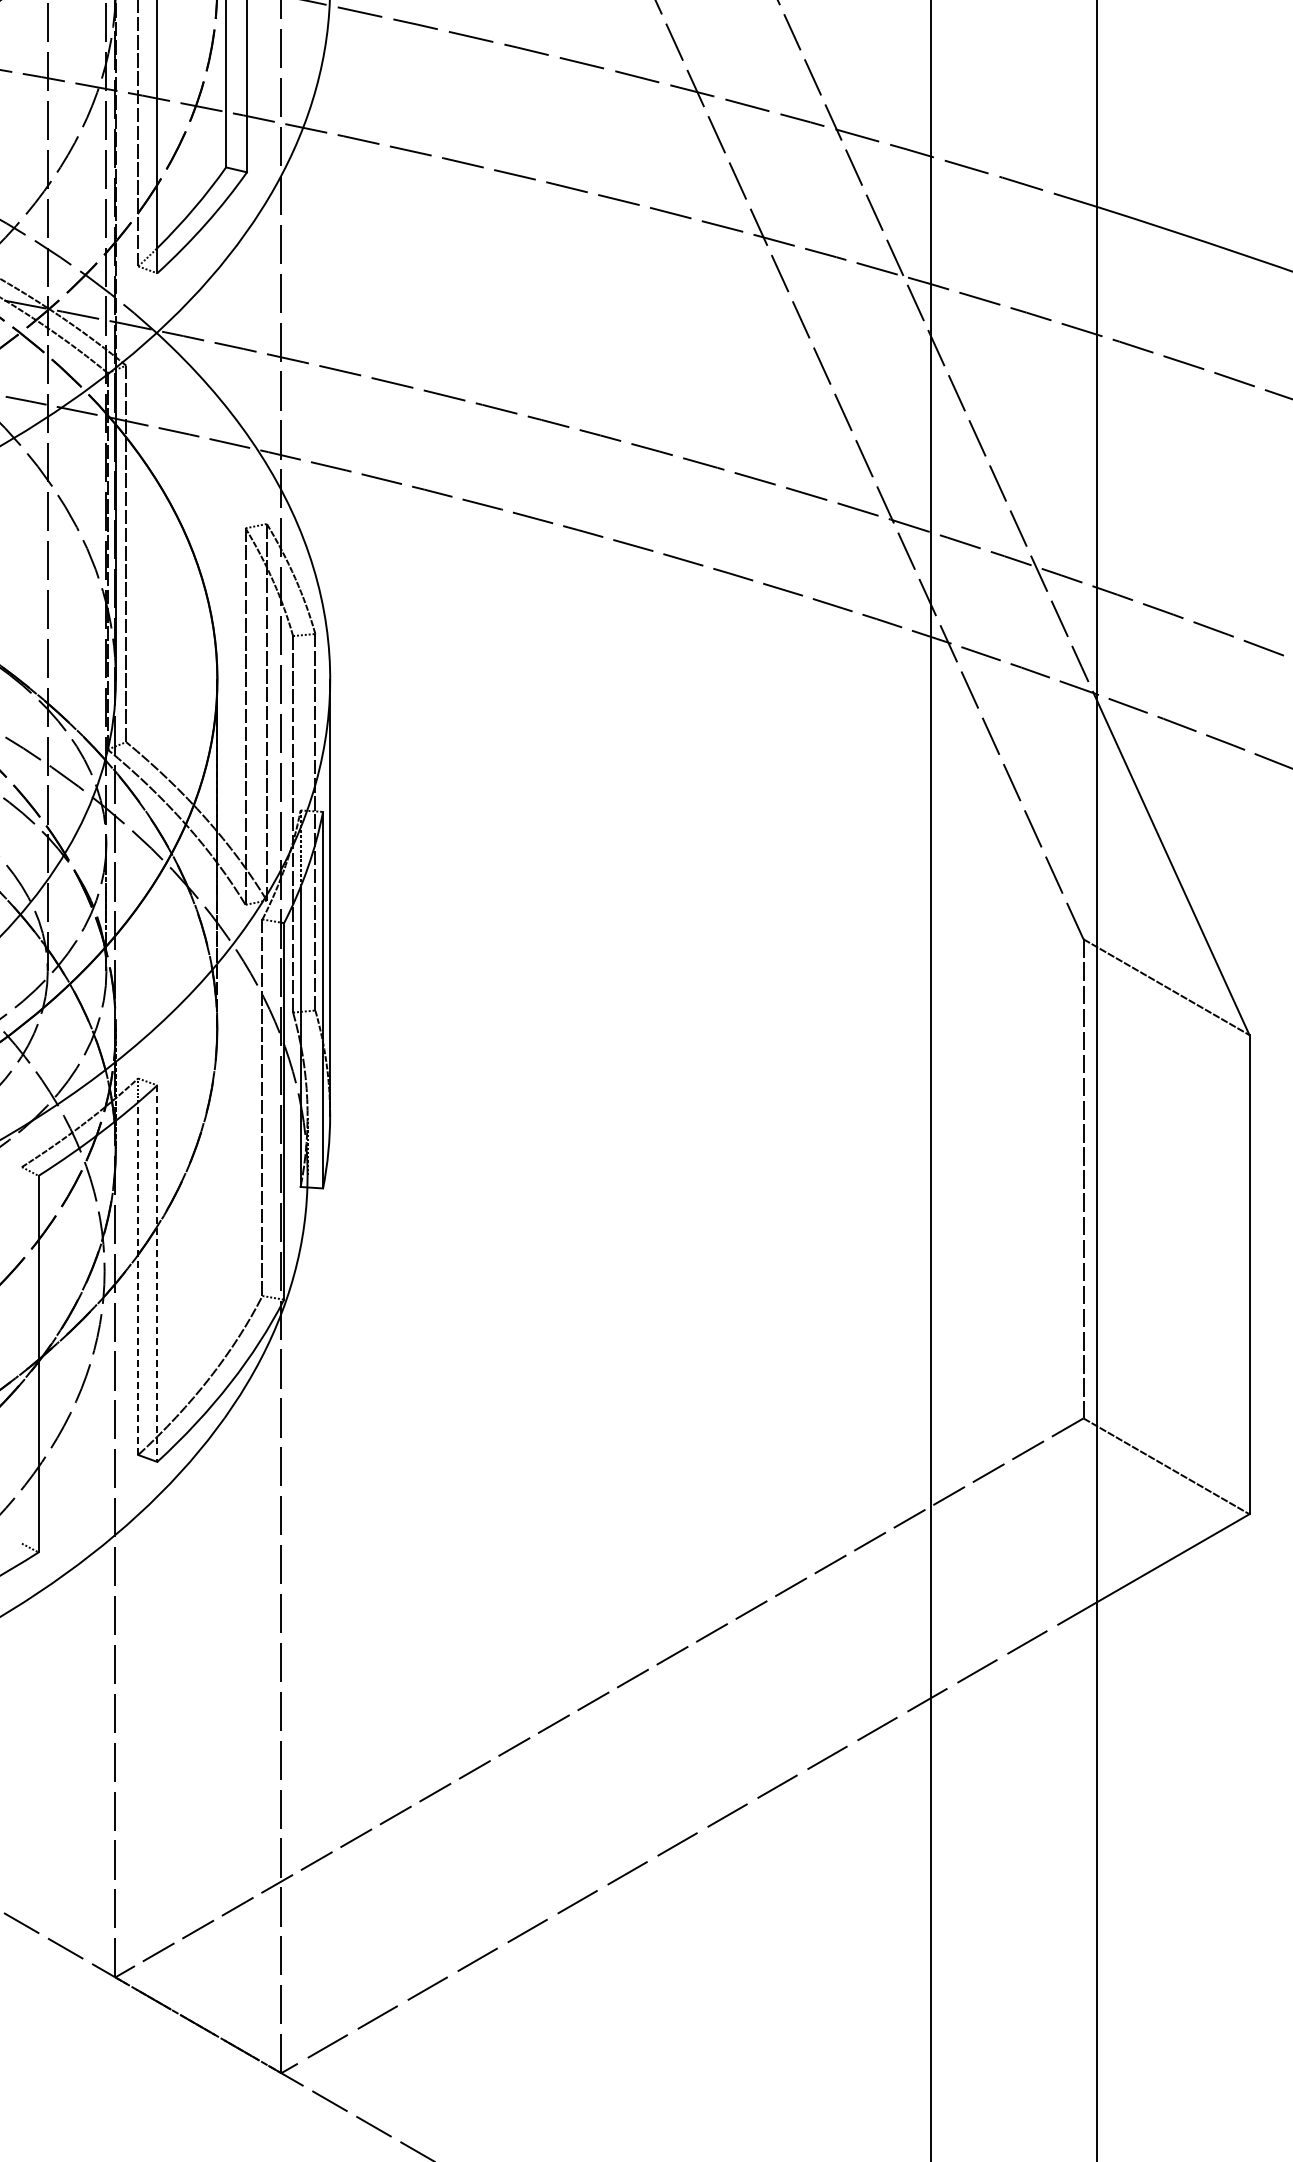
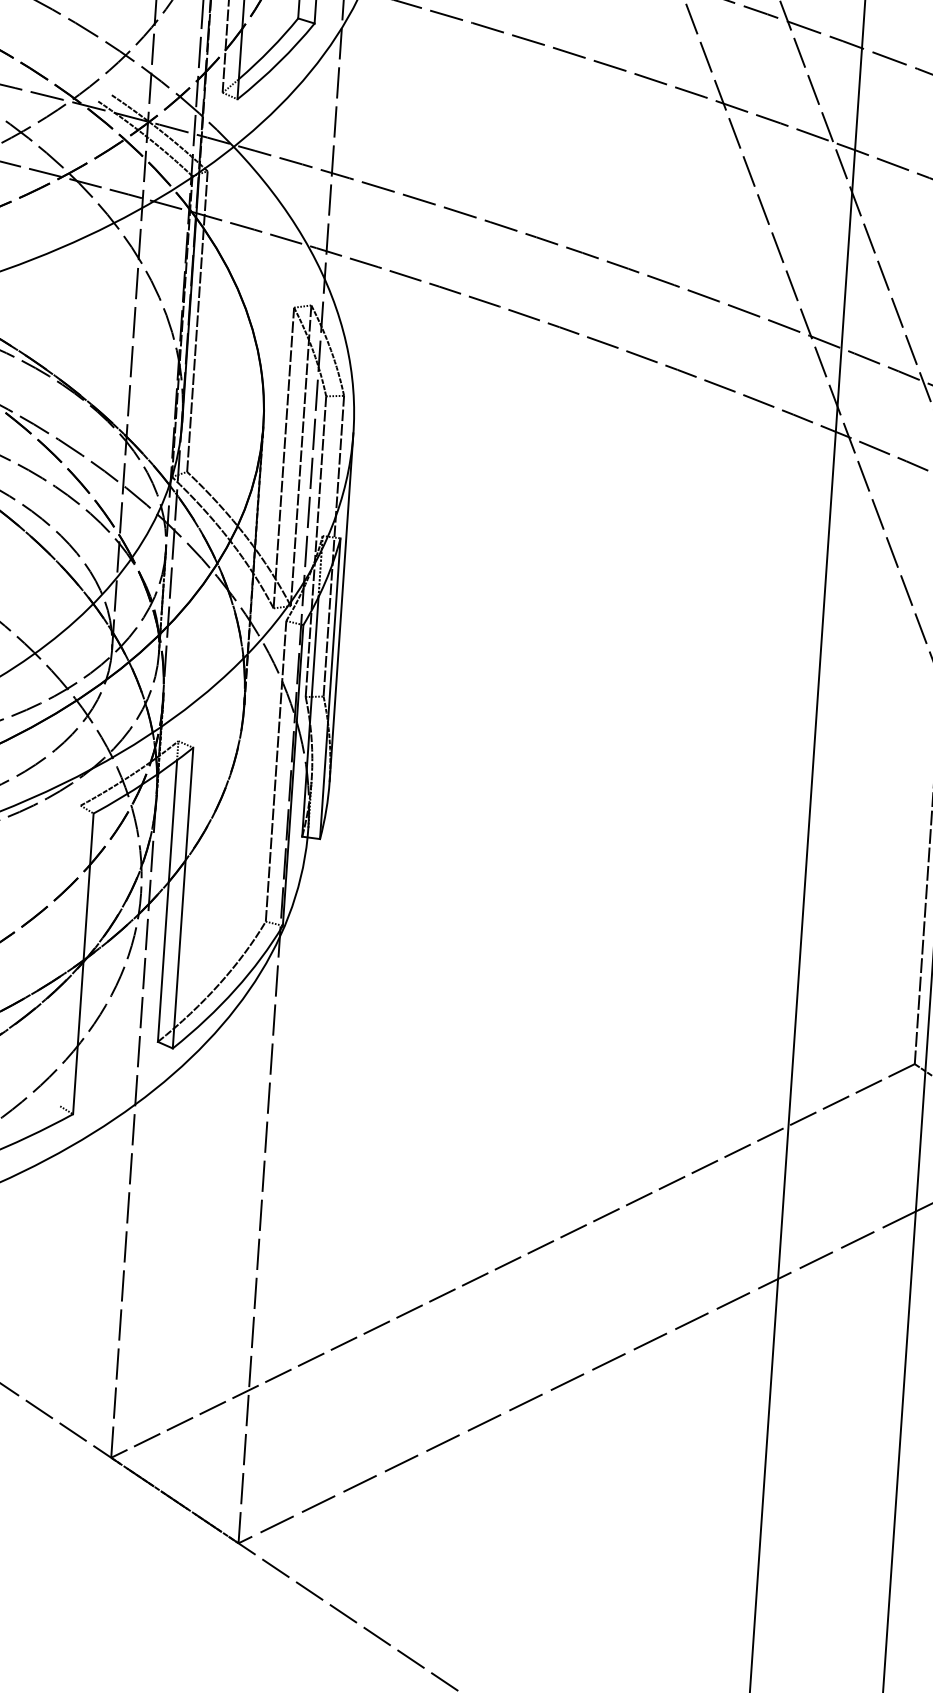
line: (157, 1274) -> (183, 898), dashed -> solid
line: (138, 1278) -> (167, 900), dashed -> solid

